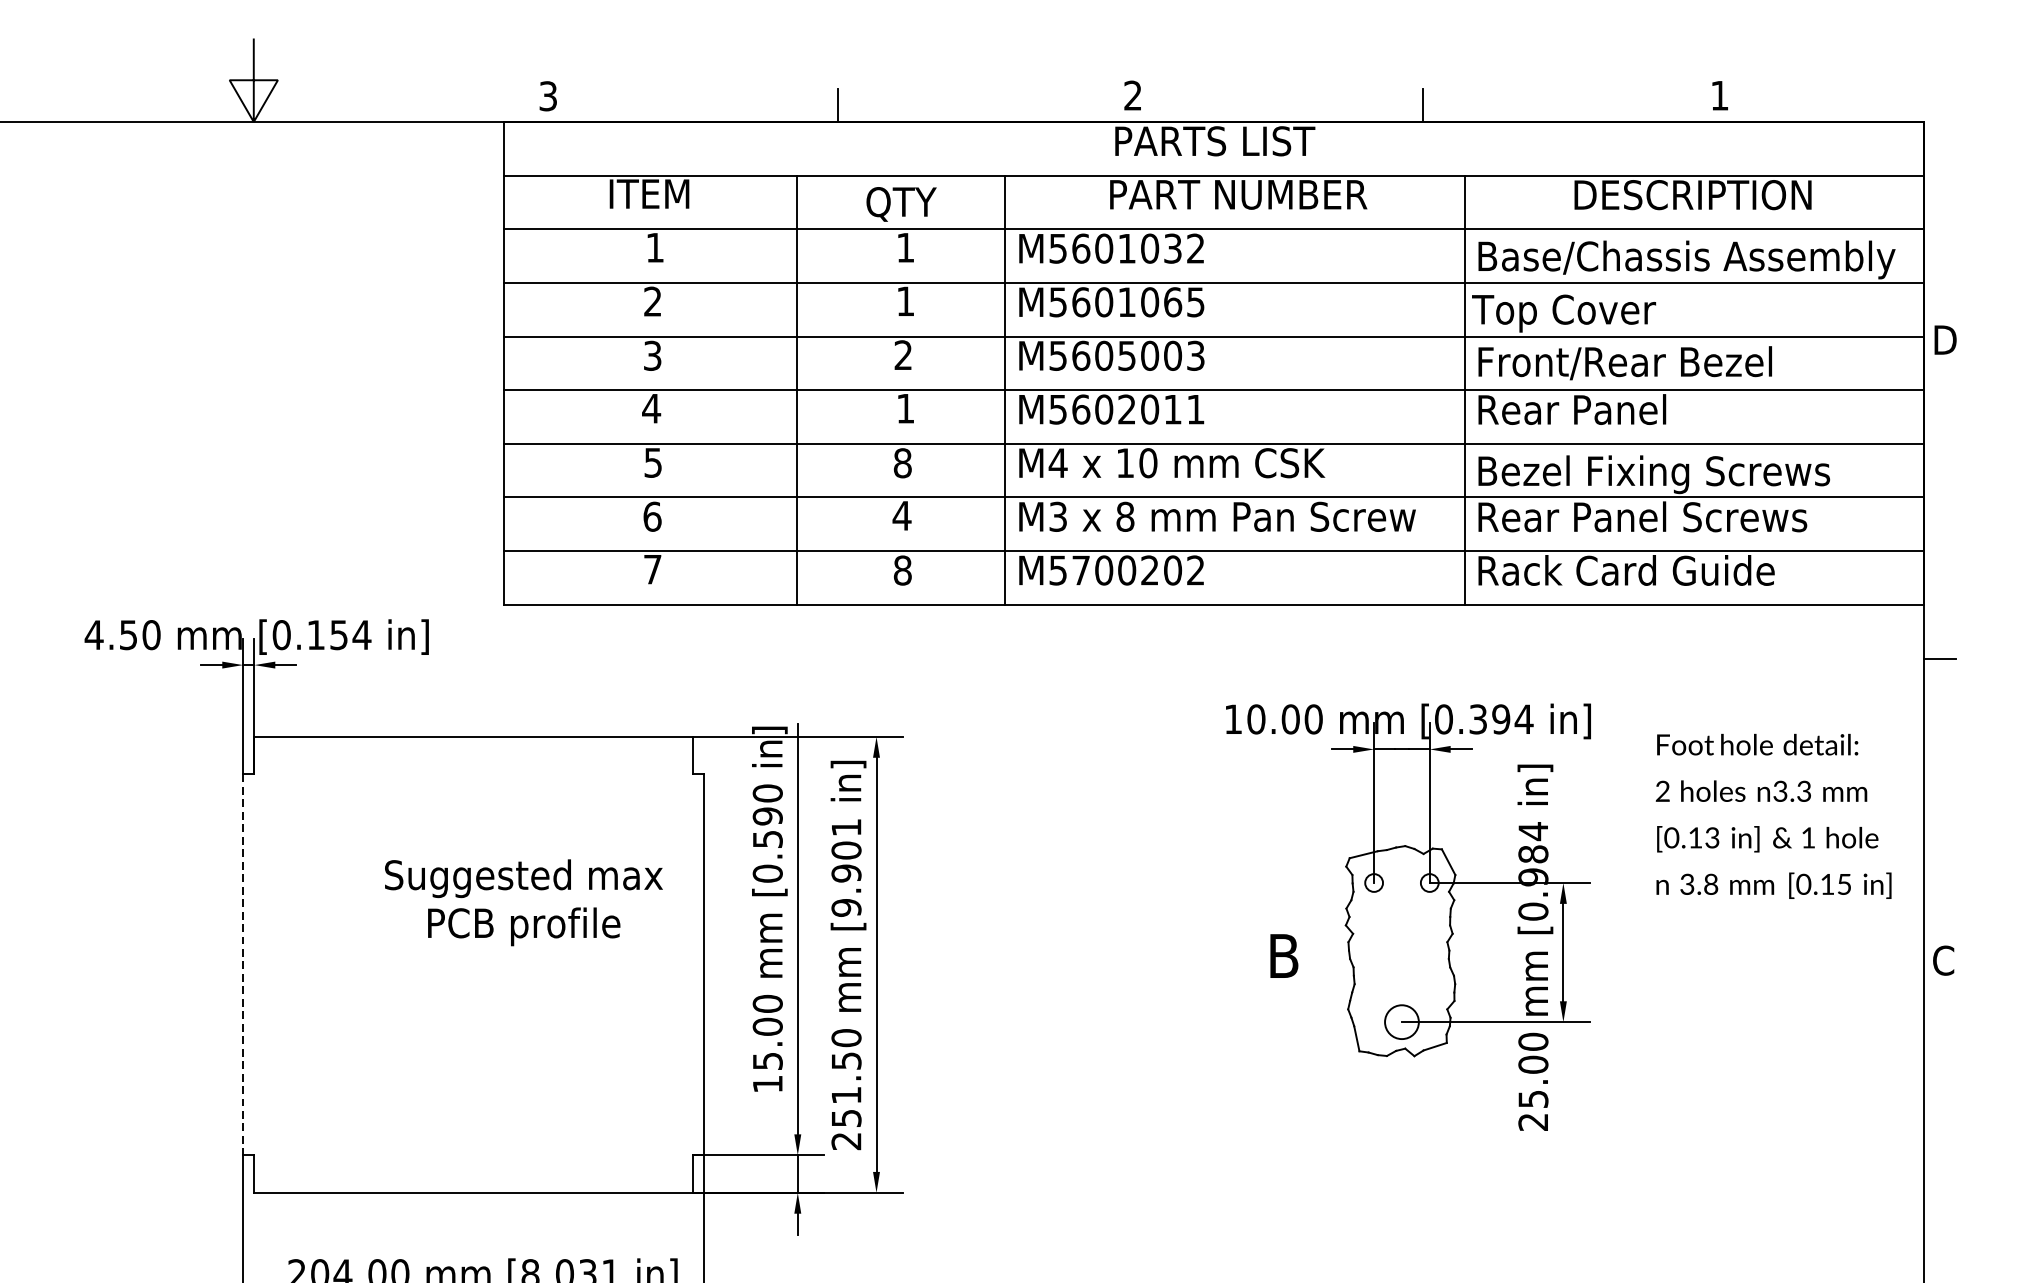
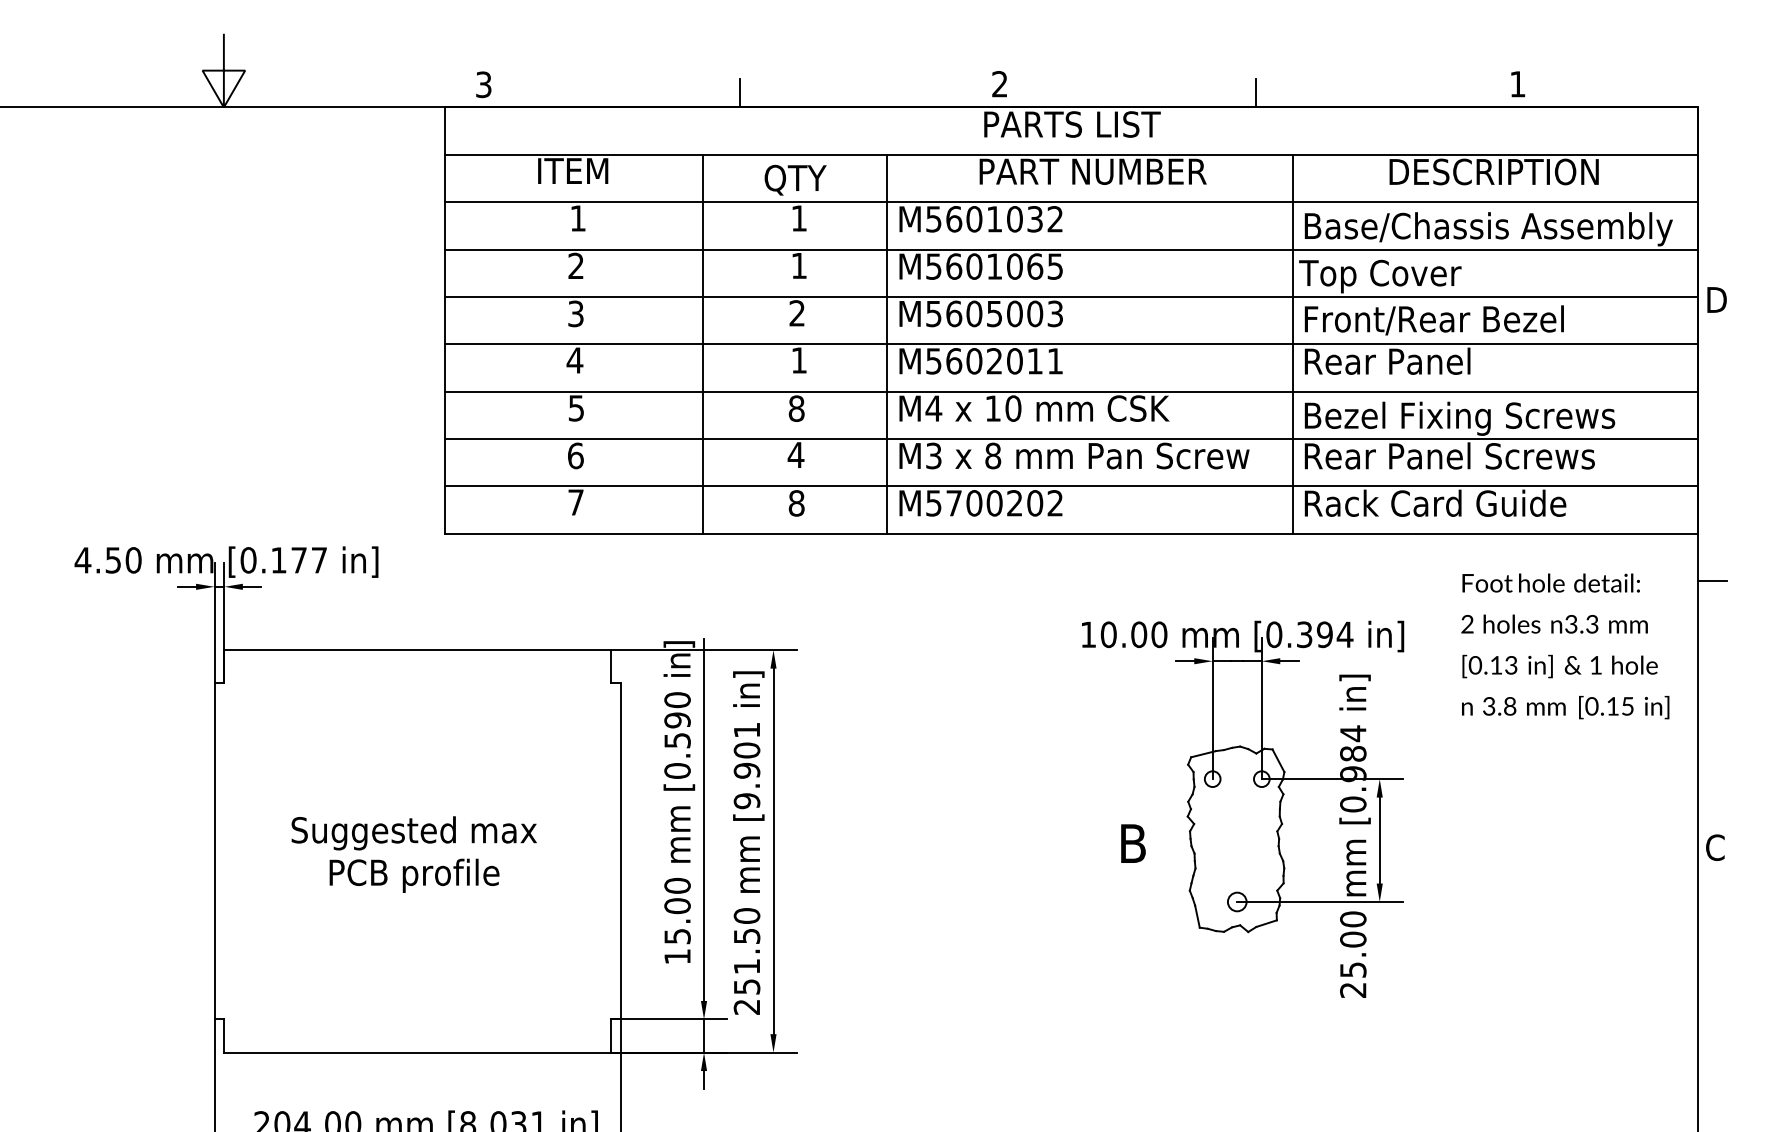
text: (350, 635) -> (309, 560), [0.154 -> [0.177
text: (1773, 816) -> (1565, 646), moved
text: (523, 902) -> (413, 854), moved
line: (243, 964) -> (214, 851), dashed -> solid
circle: (1401, 1021) -> (1236, 901), size x0.62

